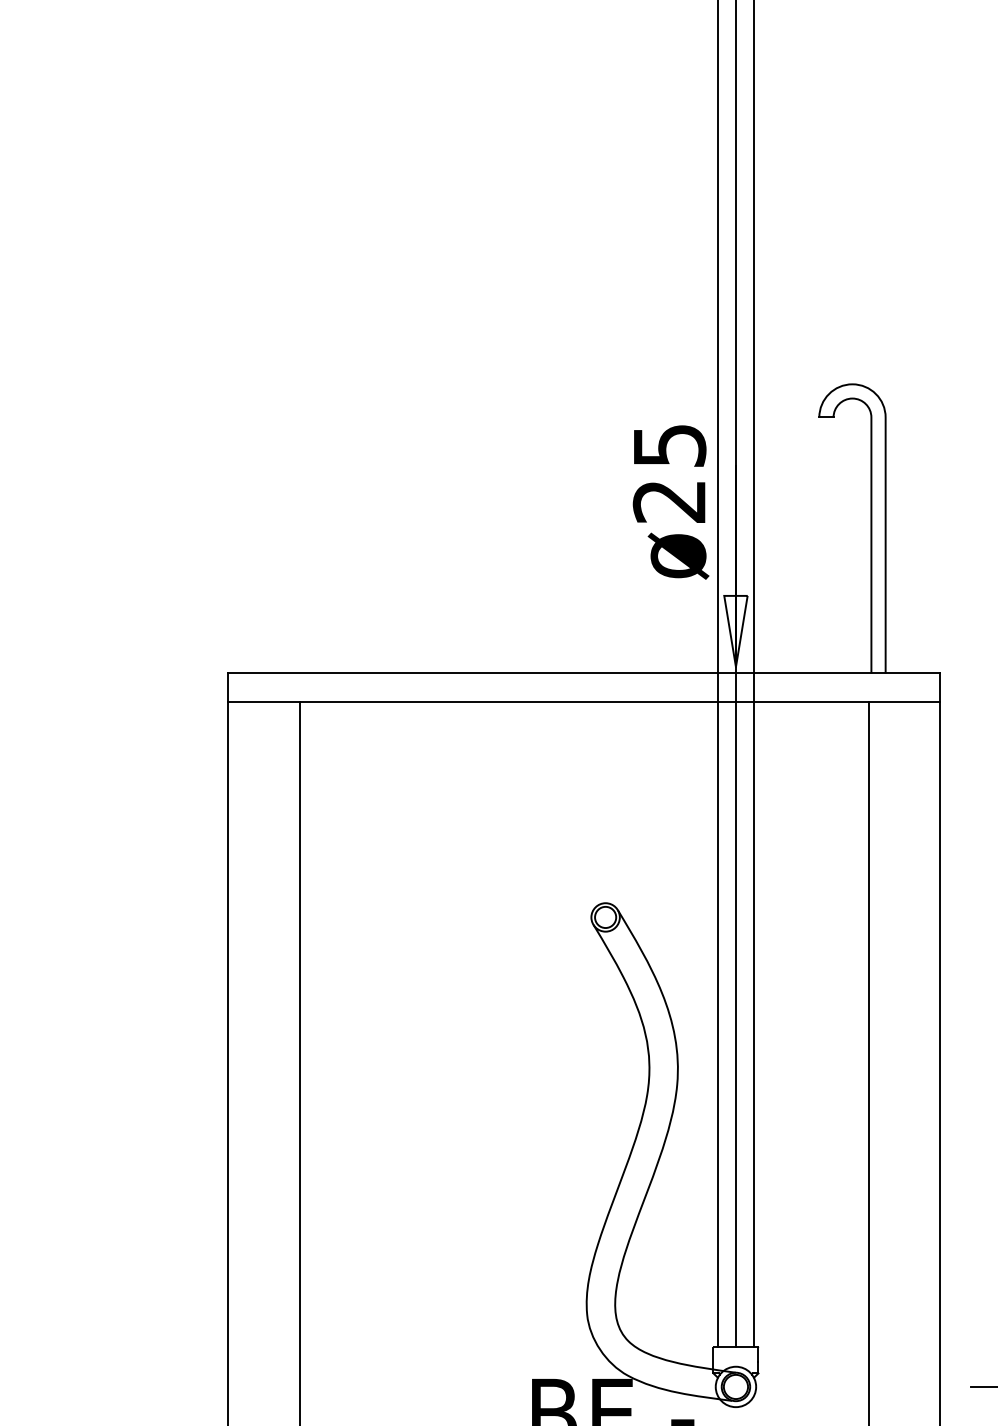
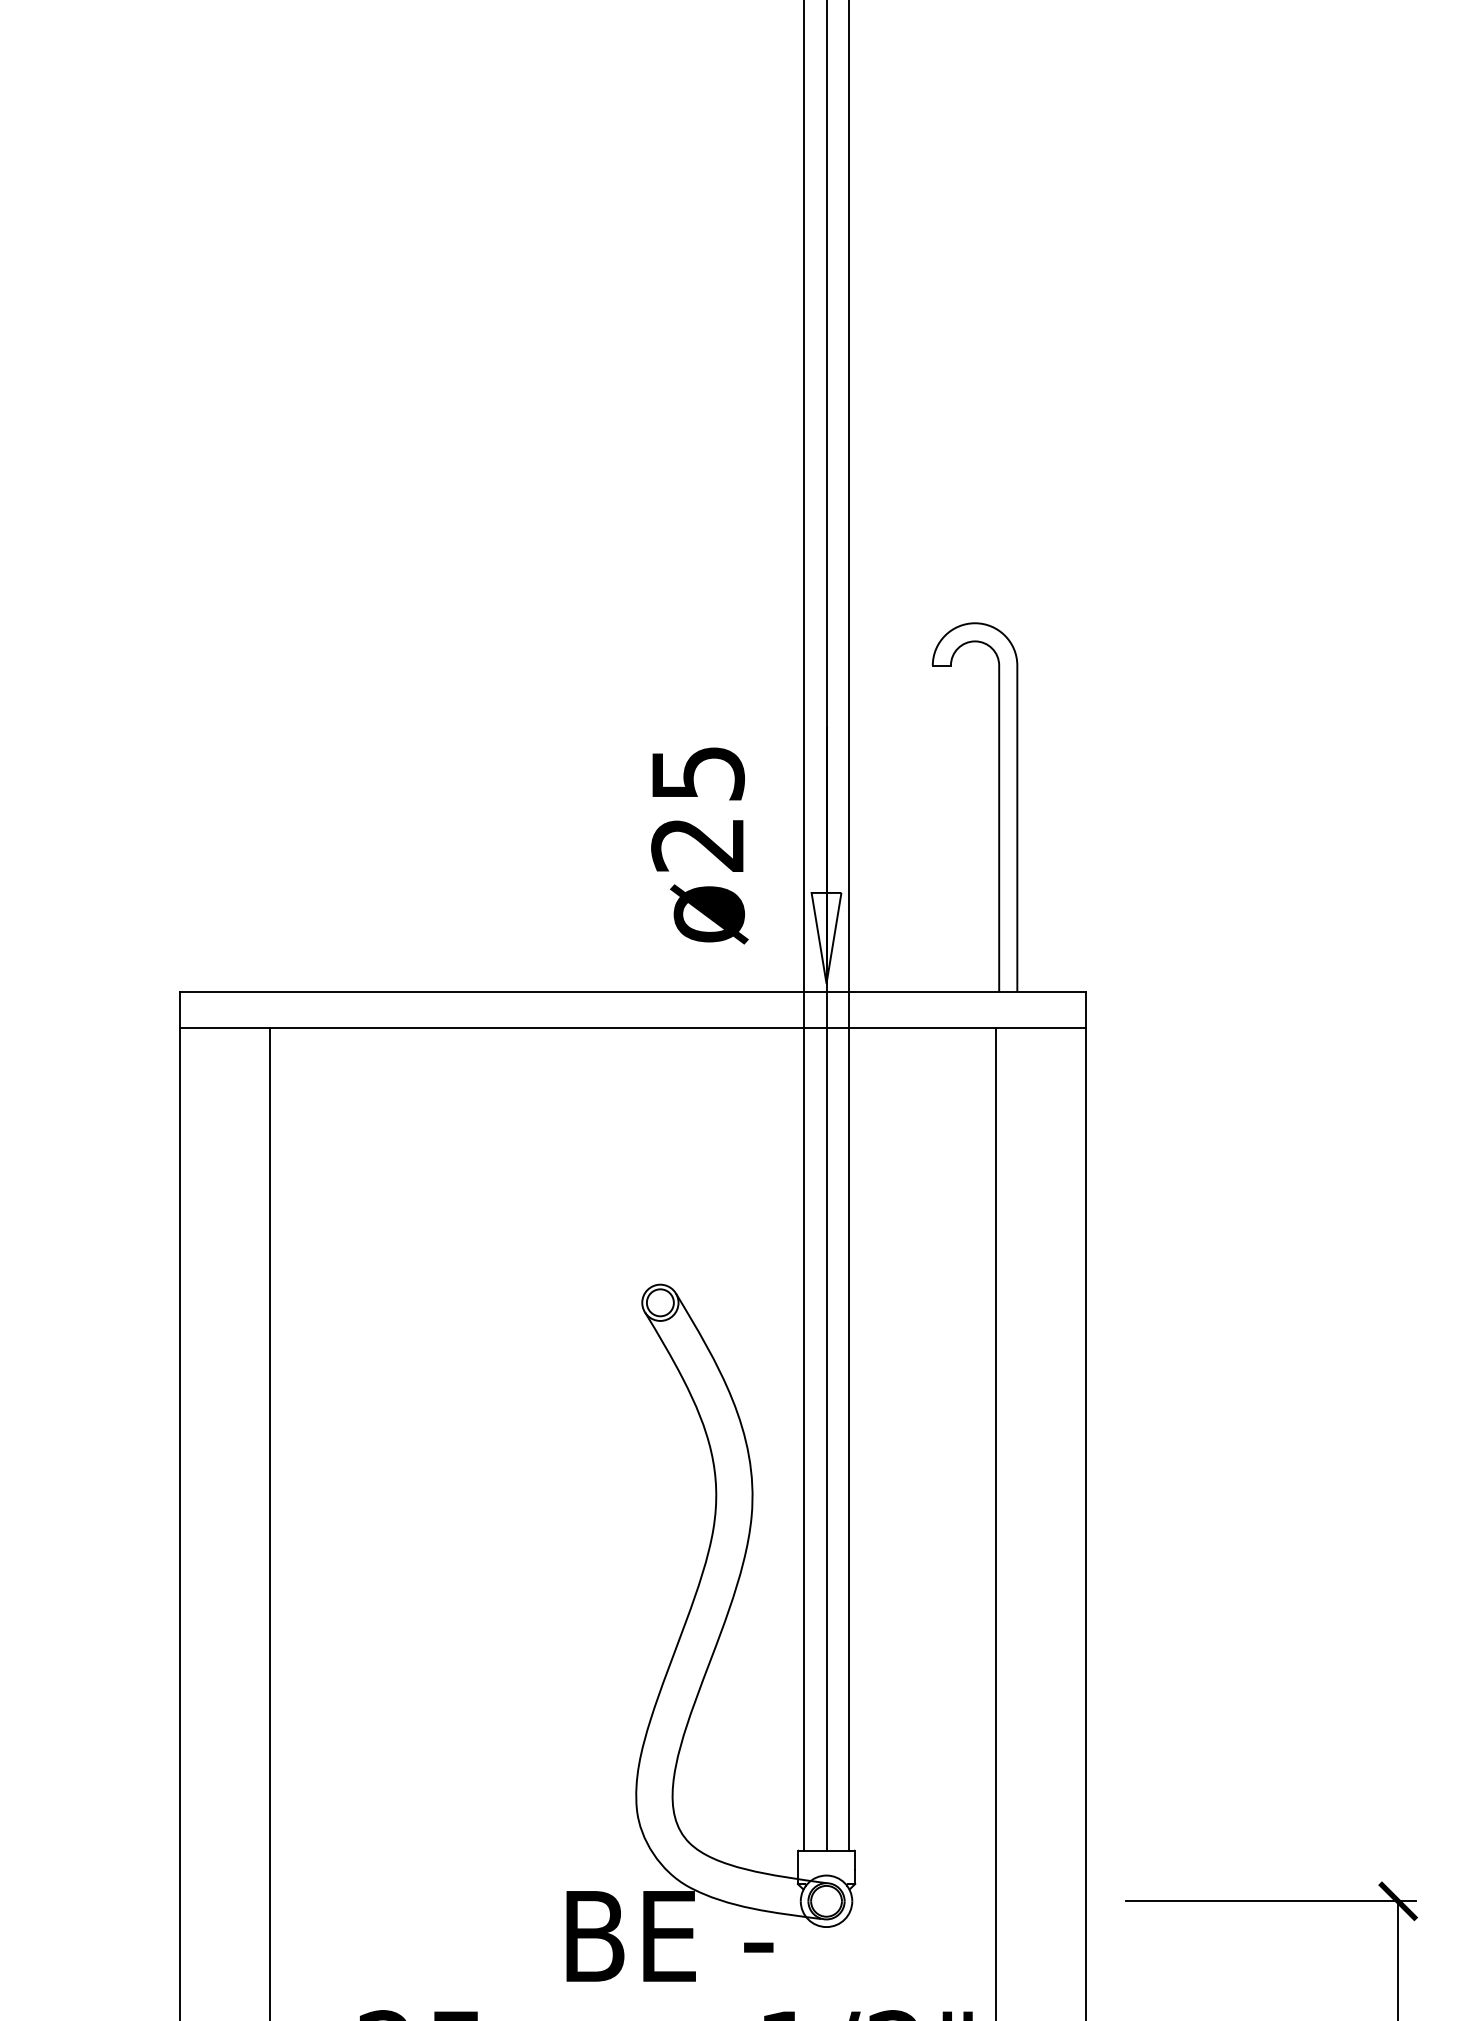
text: (670, 502) -> (699, 845), moved

